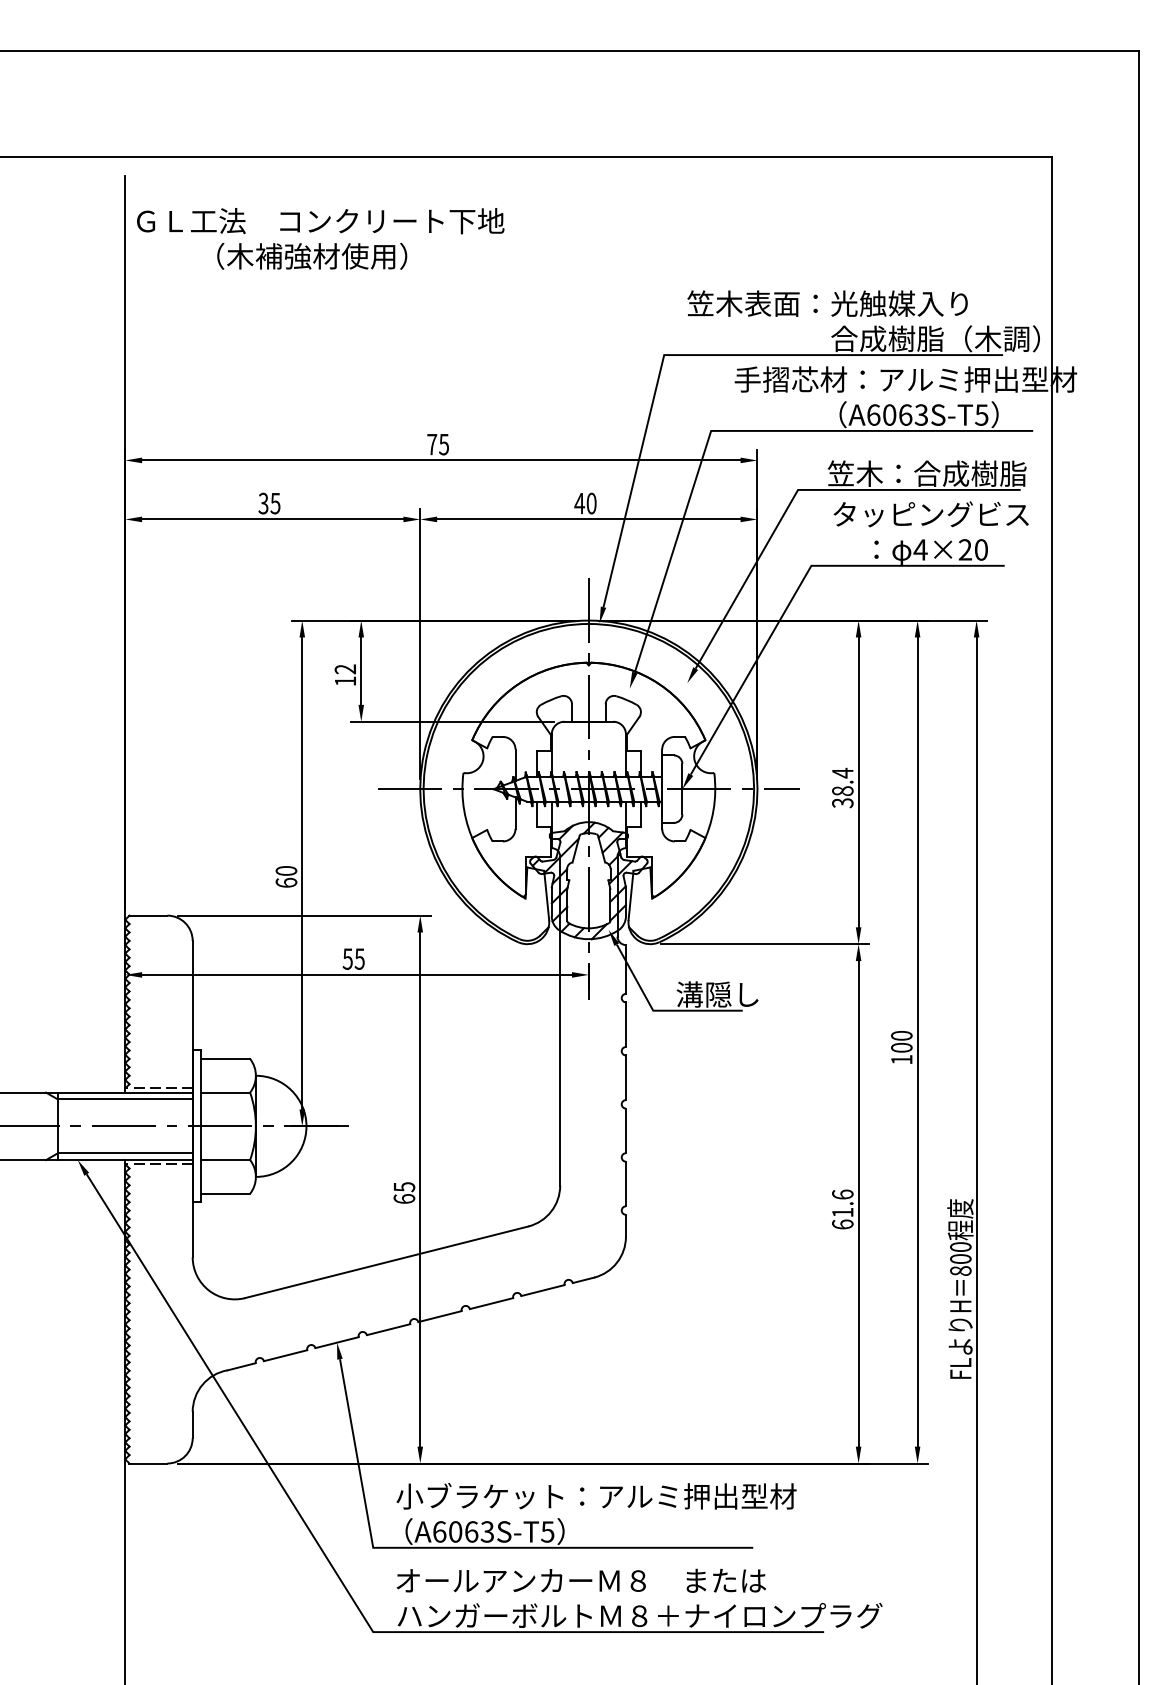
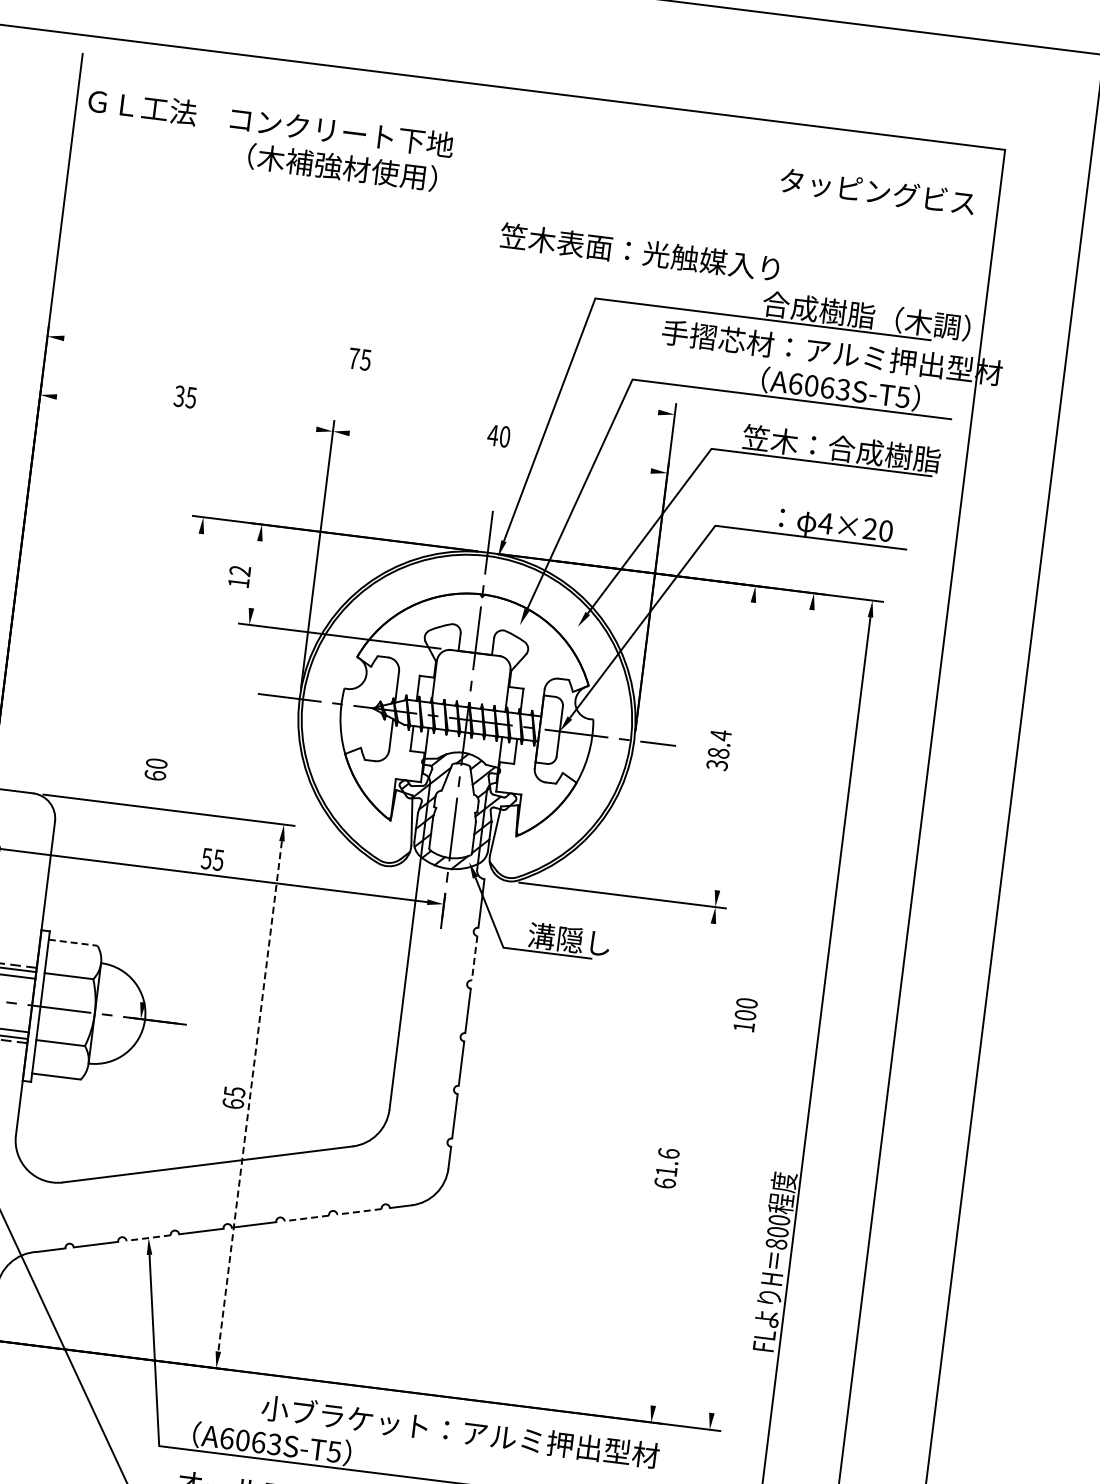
text: (312, 255) -> (343, 166), moved
text: (827, 303) -> (639, 252), moved
line: (441, 460) -> (361, 375), removed
text: (930, 514) -> (876, 191), moved
line: (272, 519) -> (186, 413), removed
line: (588, 519) -> (499, 452), removed
line: (361, 670) -> (255, 574), removed
line: (858, 782) -> (735, 746), removed
line: (302, 873) -> (172, 768), removed
line: (625, 1025) -> (474, 958), solid -> dashed
line: (917, 1041) -> (761, 1010), removed
line: (226, 1058) -> (74, 942), solid -> dashed
line: (420, 1190) -> (250, 1097), solid -> dashed
line: (858, 1203) -> (683, 1164), removed
line: (542, 1290) -> (358, 1211), solid -> dashed
line: (491, 1303) -> (306, 1218), solid -> dashed
line: (336, 1342) -> (148, 1237), solid -> dashed
text: (596, 1496) -> (460, 1431), moved

